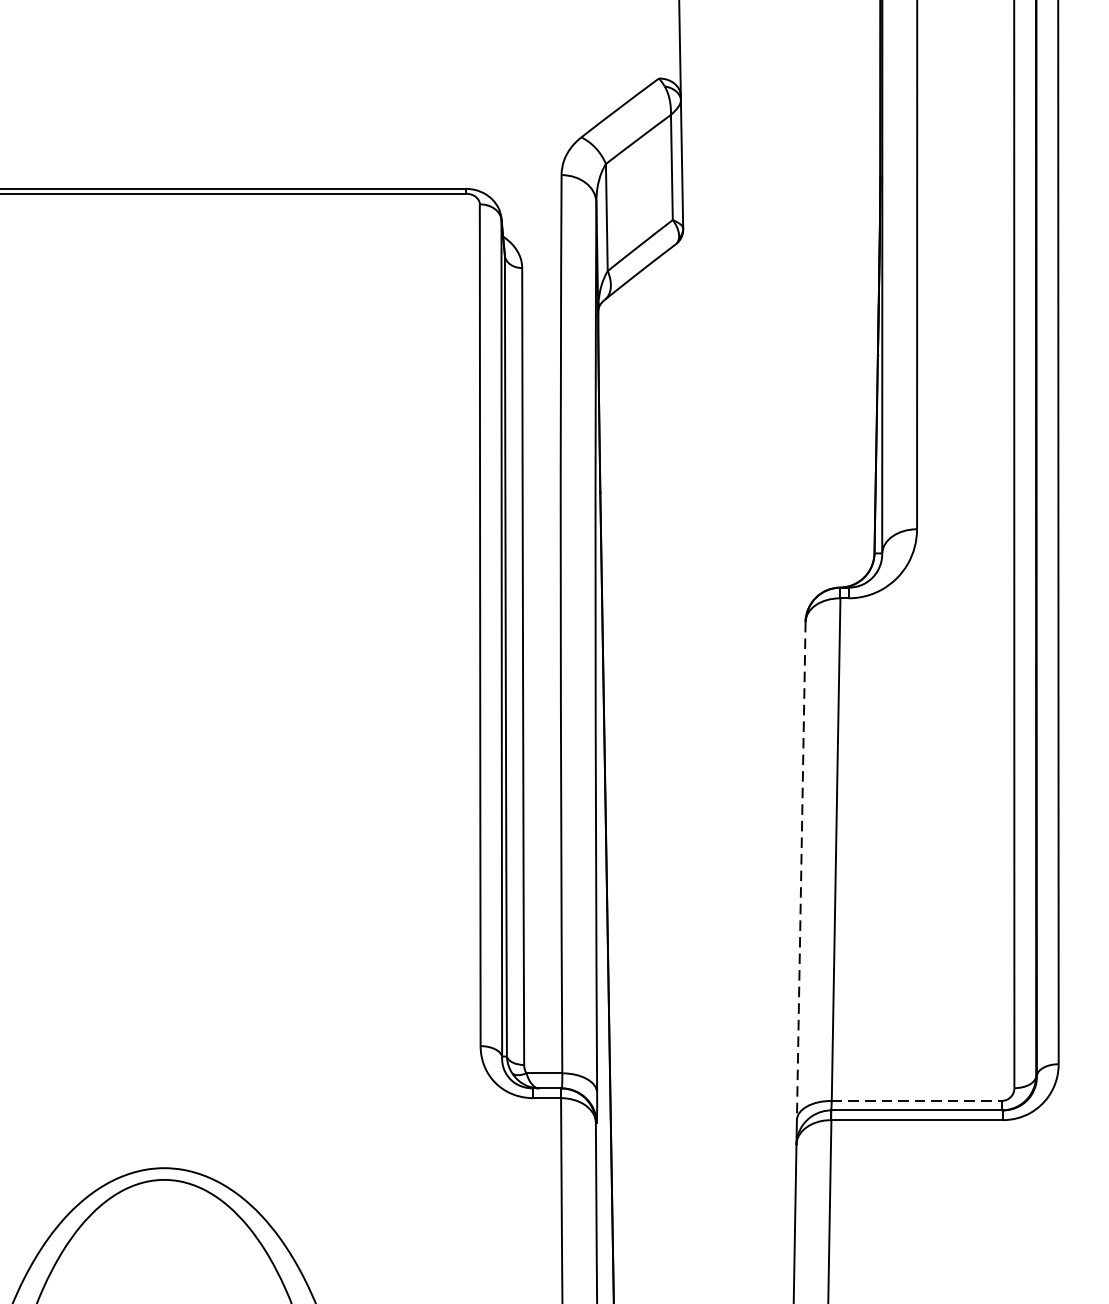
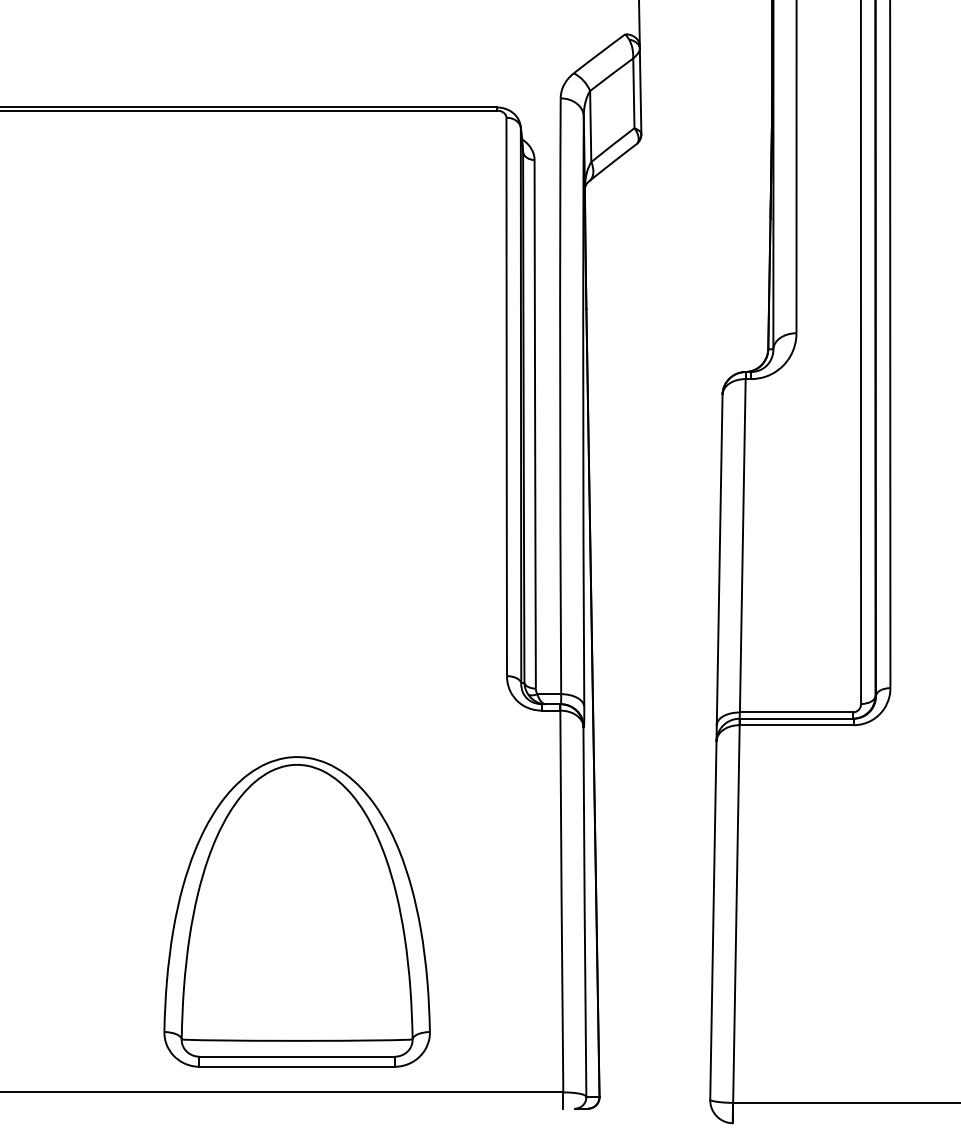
line: (800, 871) -> (719, 560), dashed -> solid
line: (917, 1100) -> (796, 712), dashed -> solid

